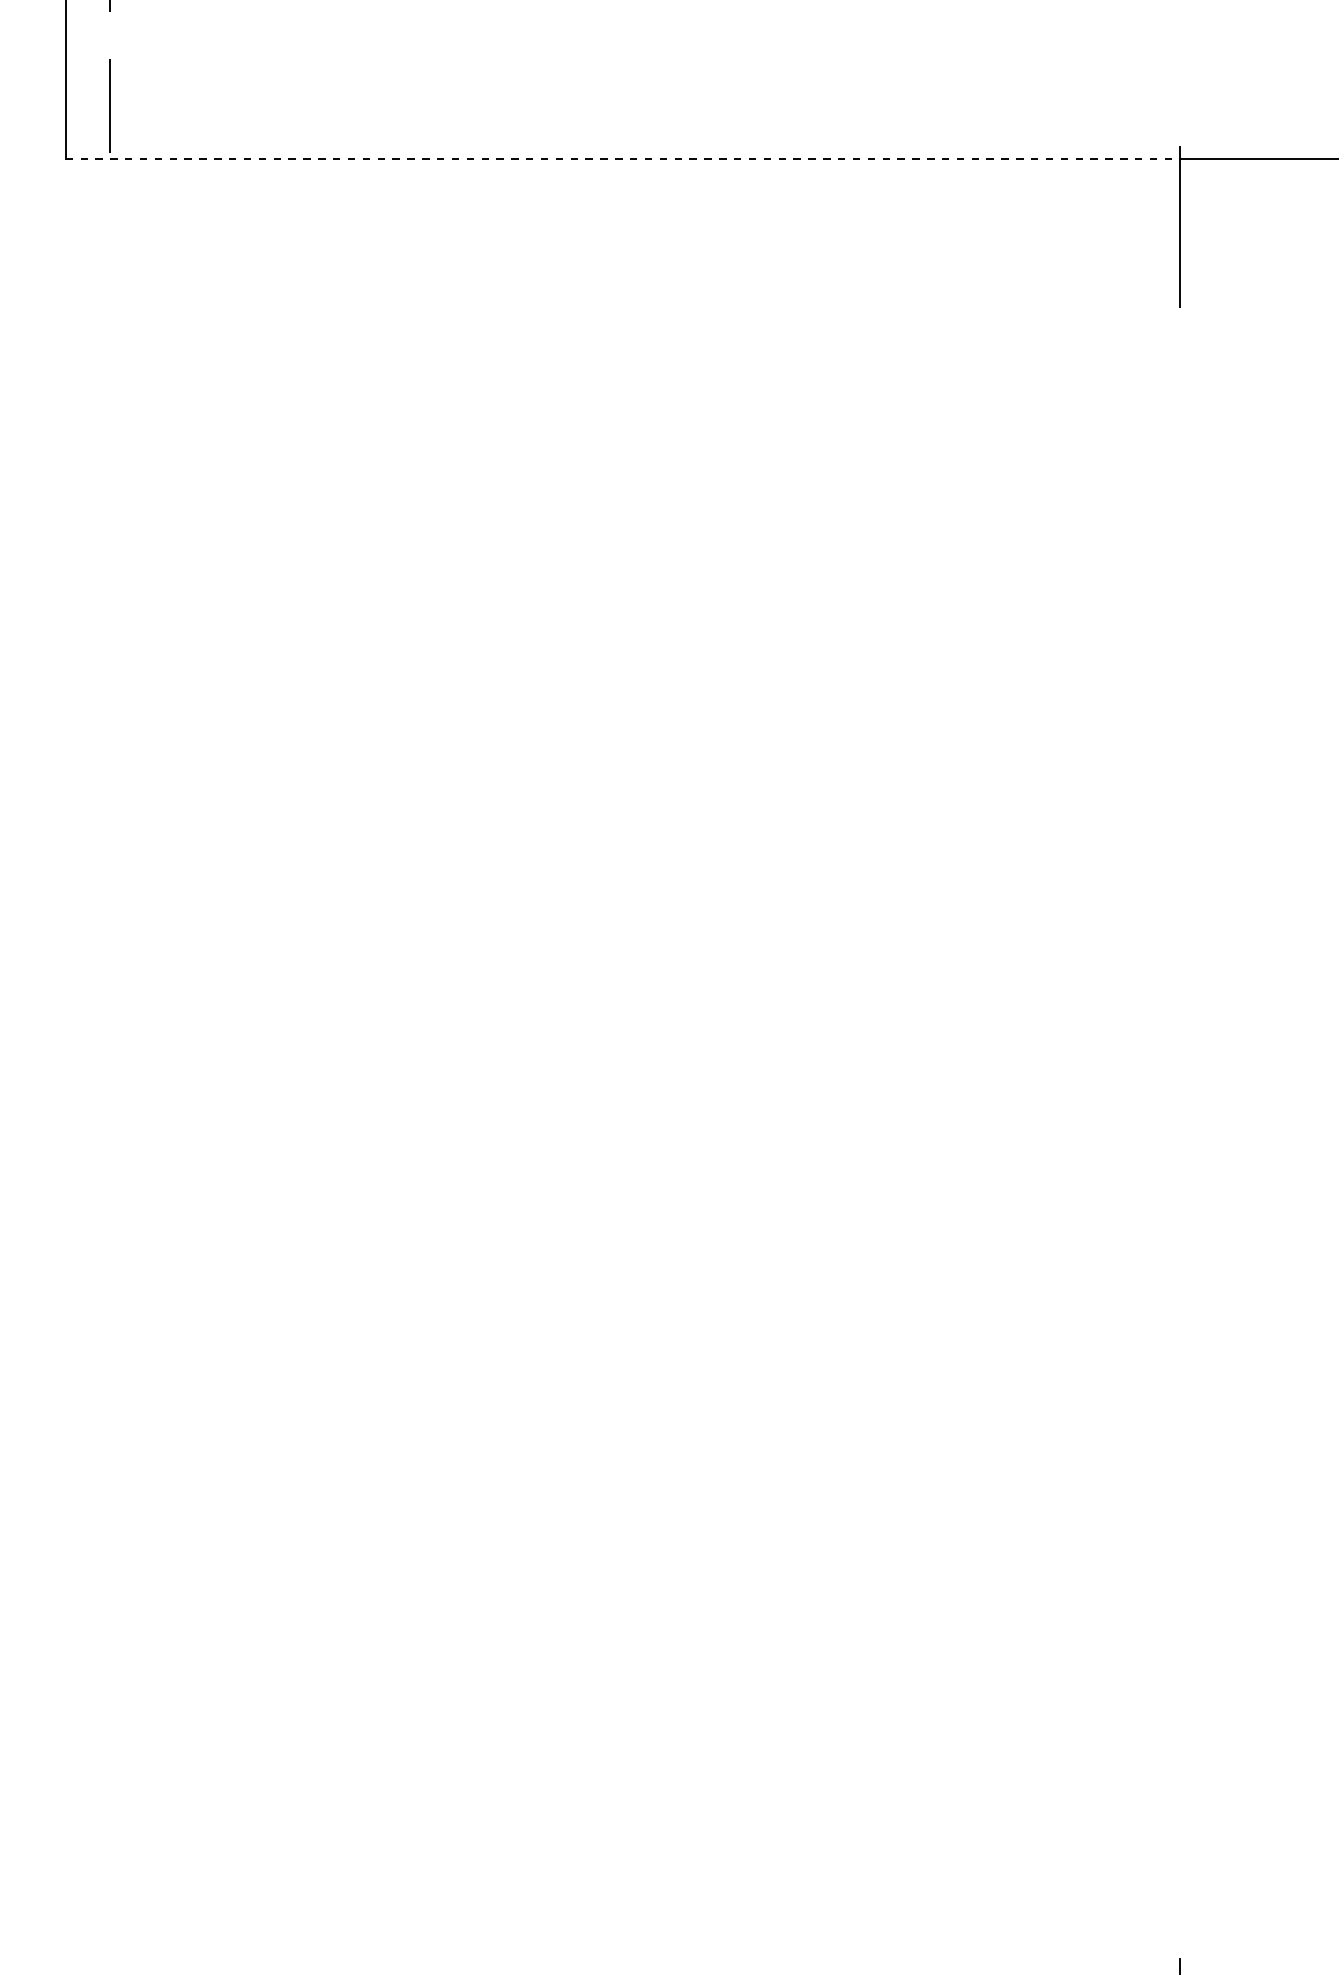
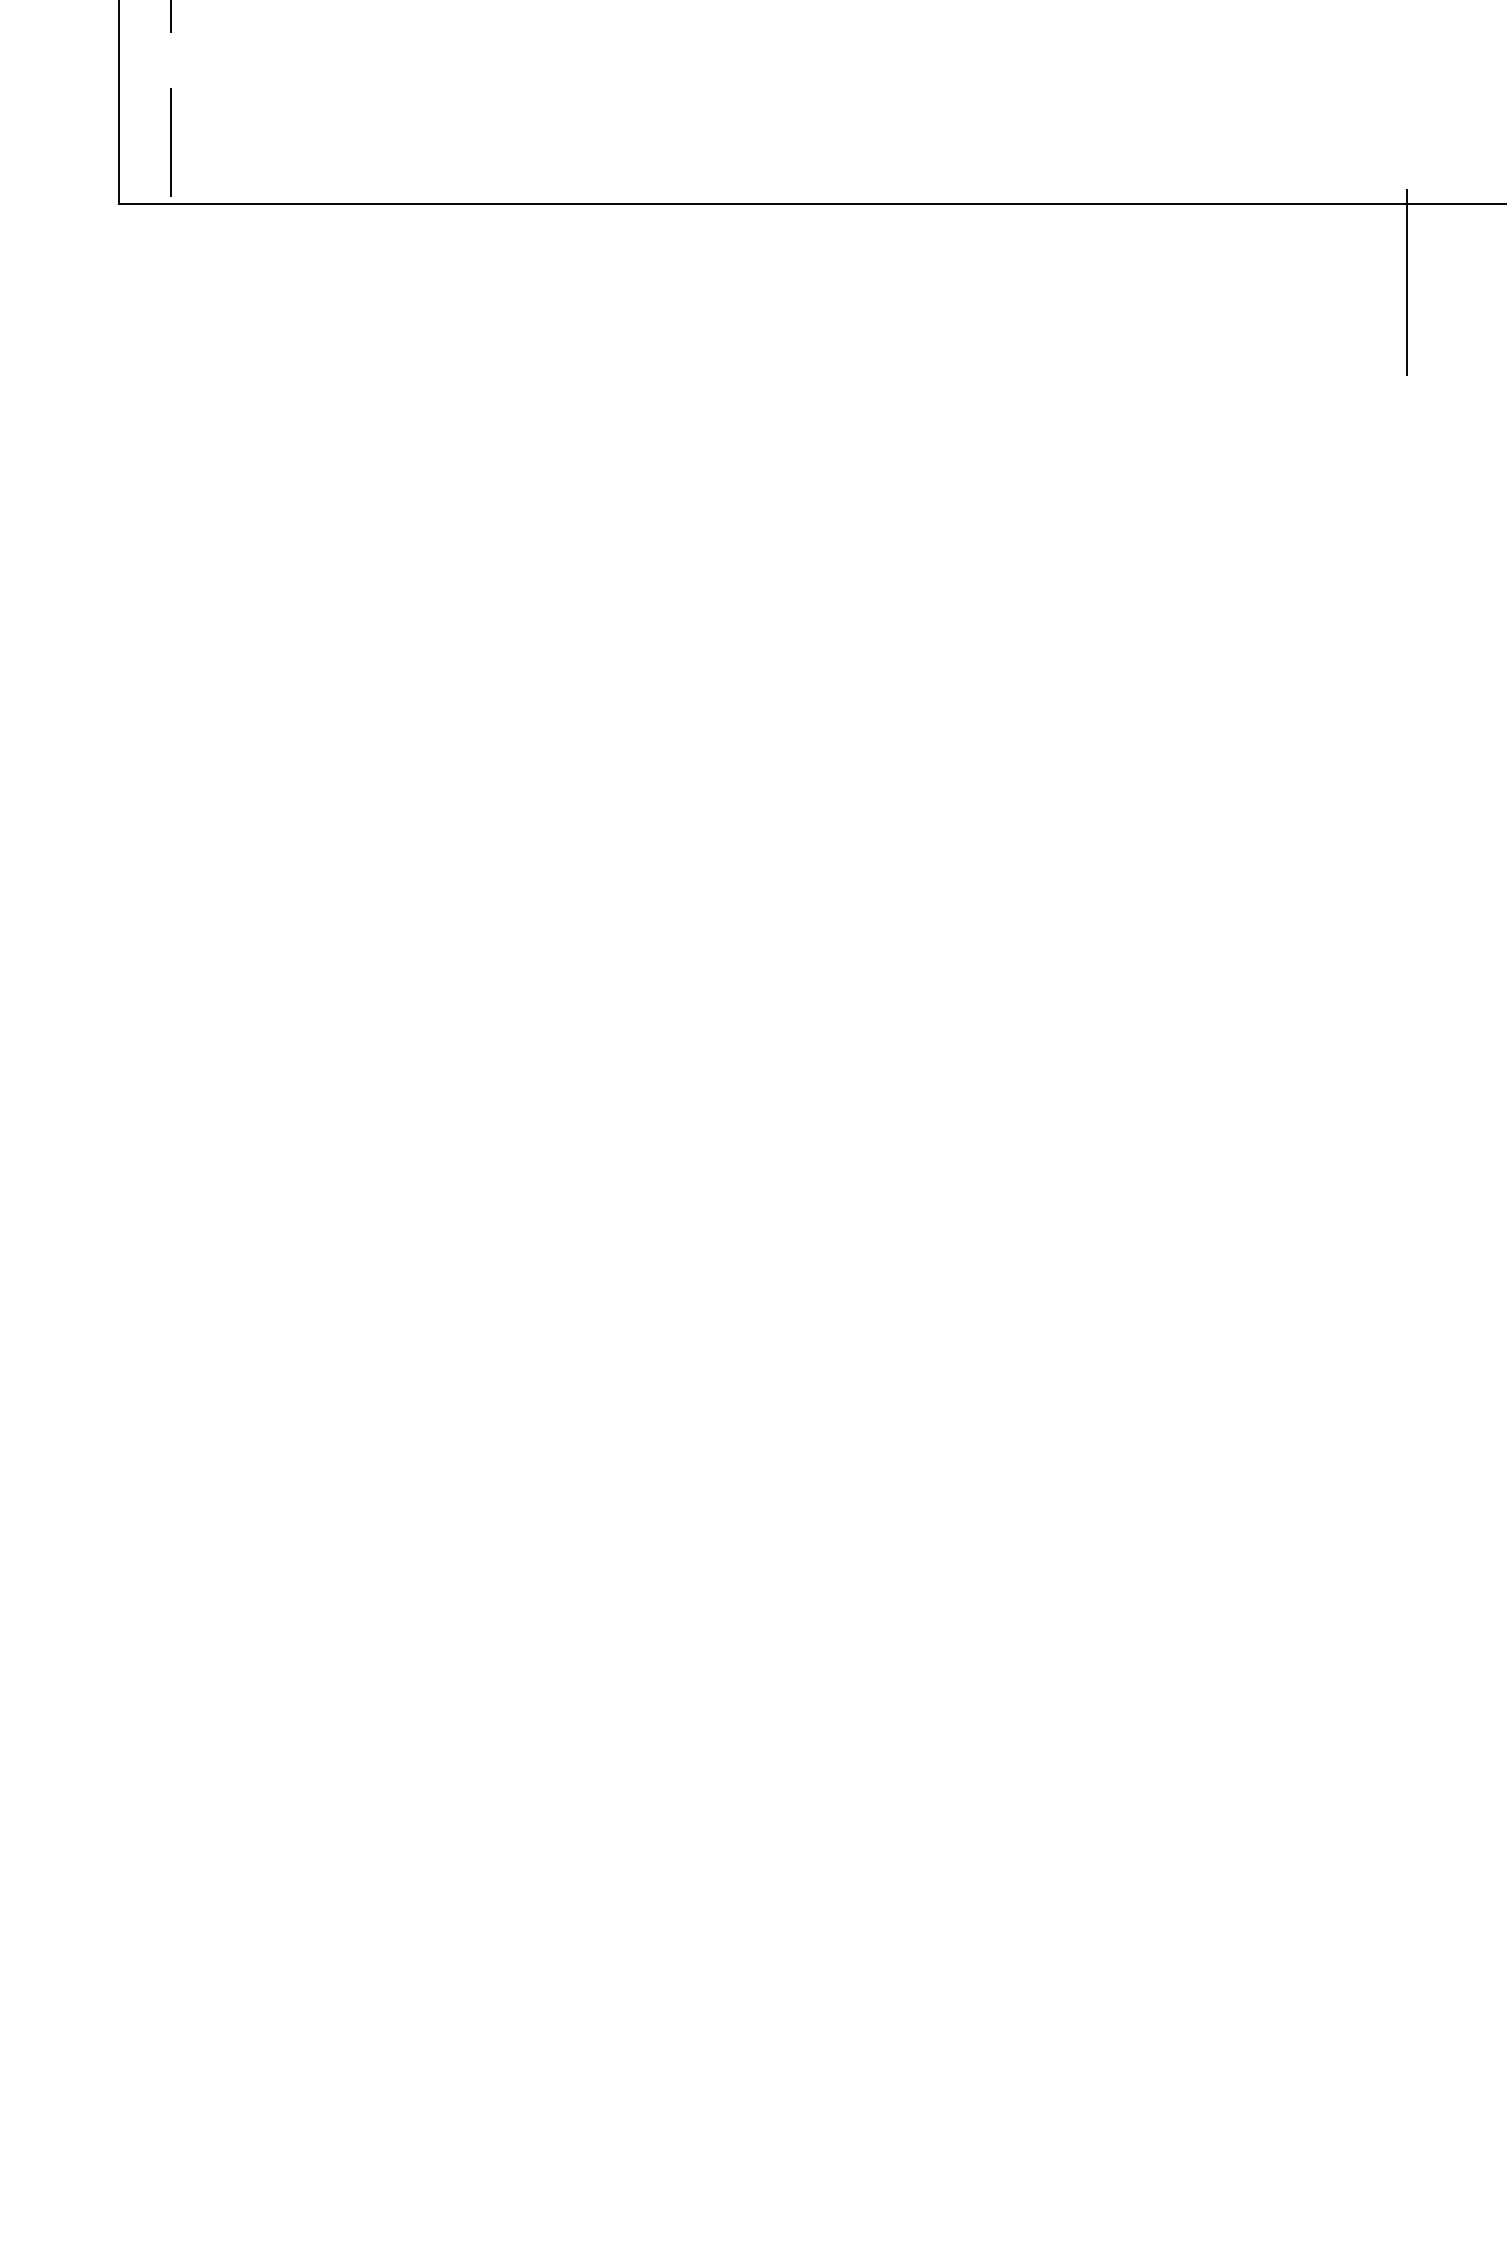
line: (622, 159) -> (762, 204), dashed -> solid

